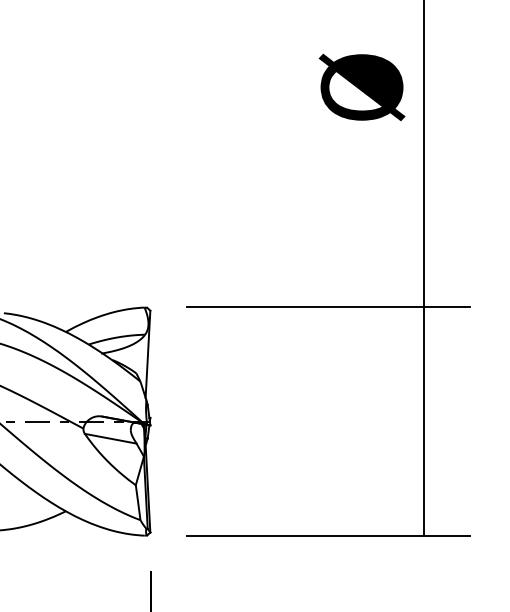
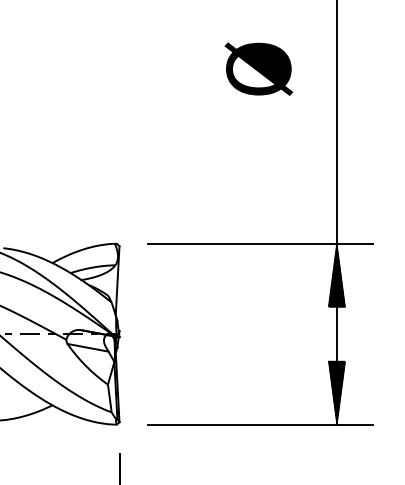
text: (361, 86) -> (258, 68), moved
hatch: (423, 347) -> (336, 275), added
hatch: (424, 495) -> (336, 392), added

